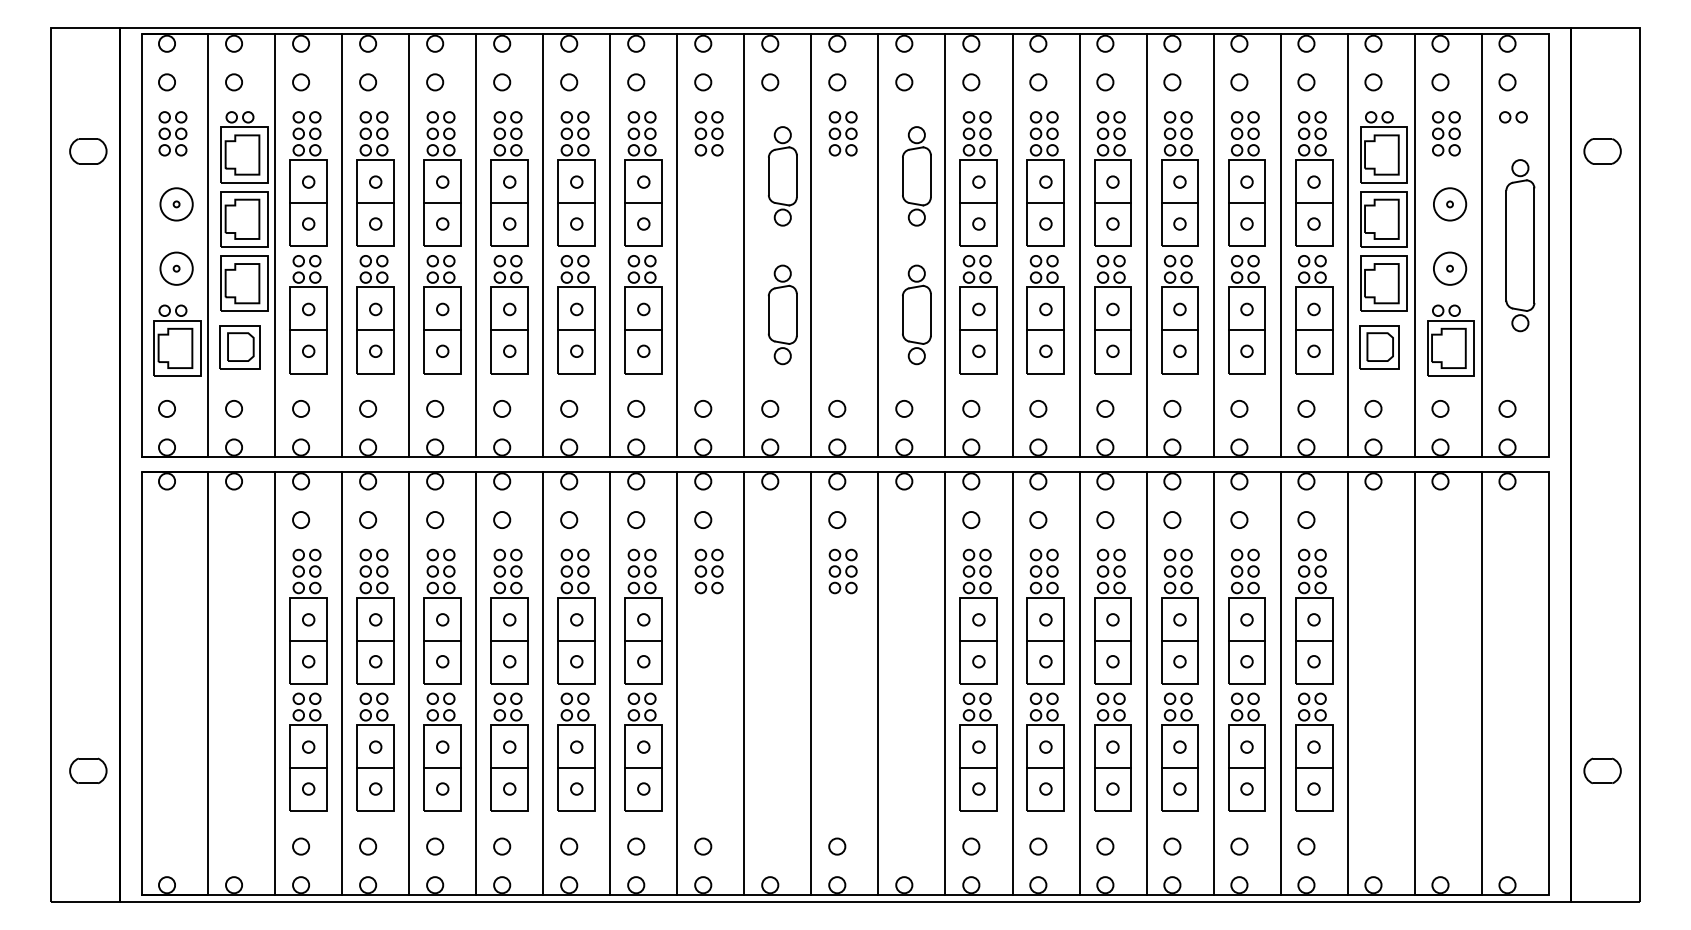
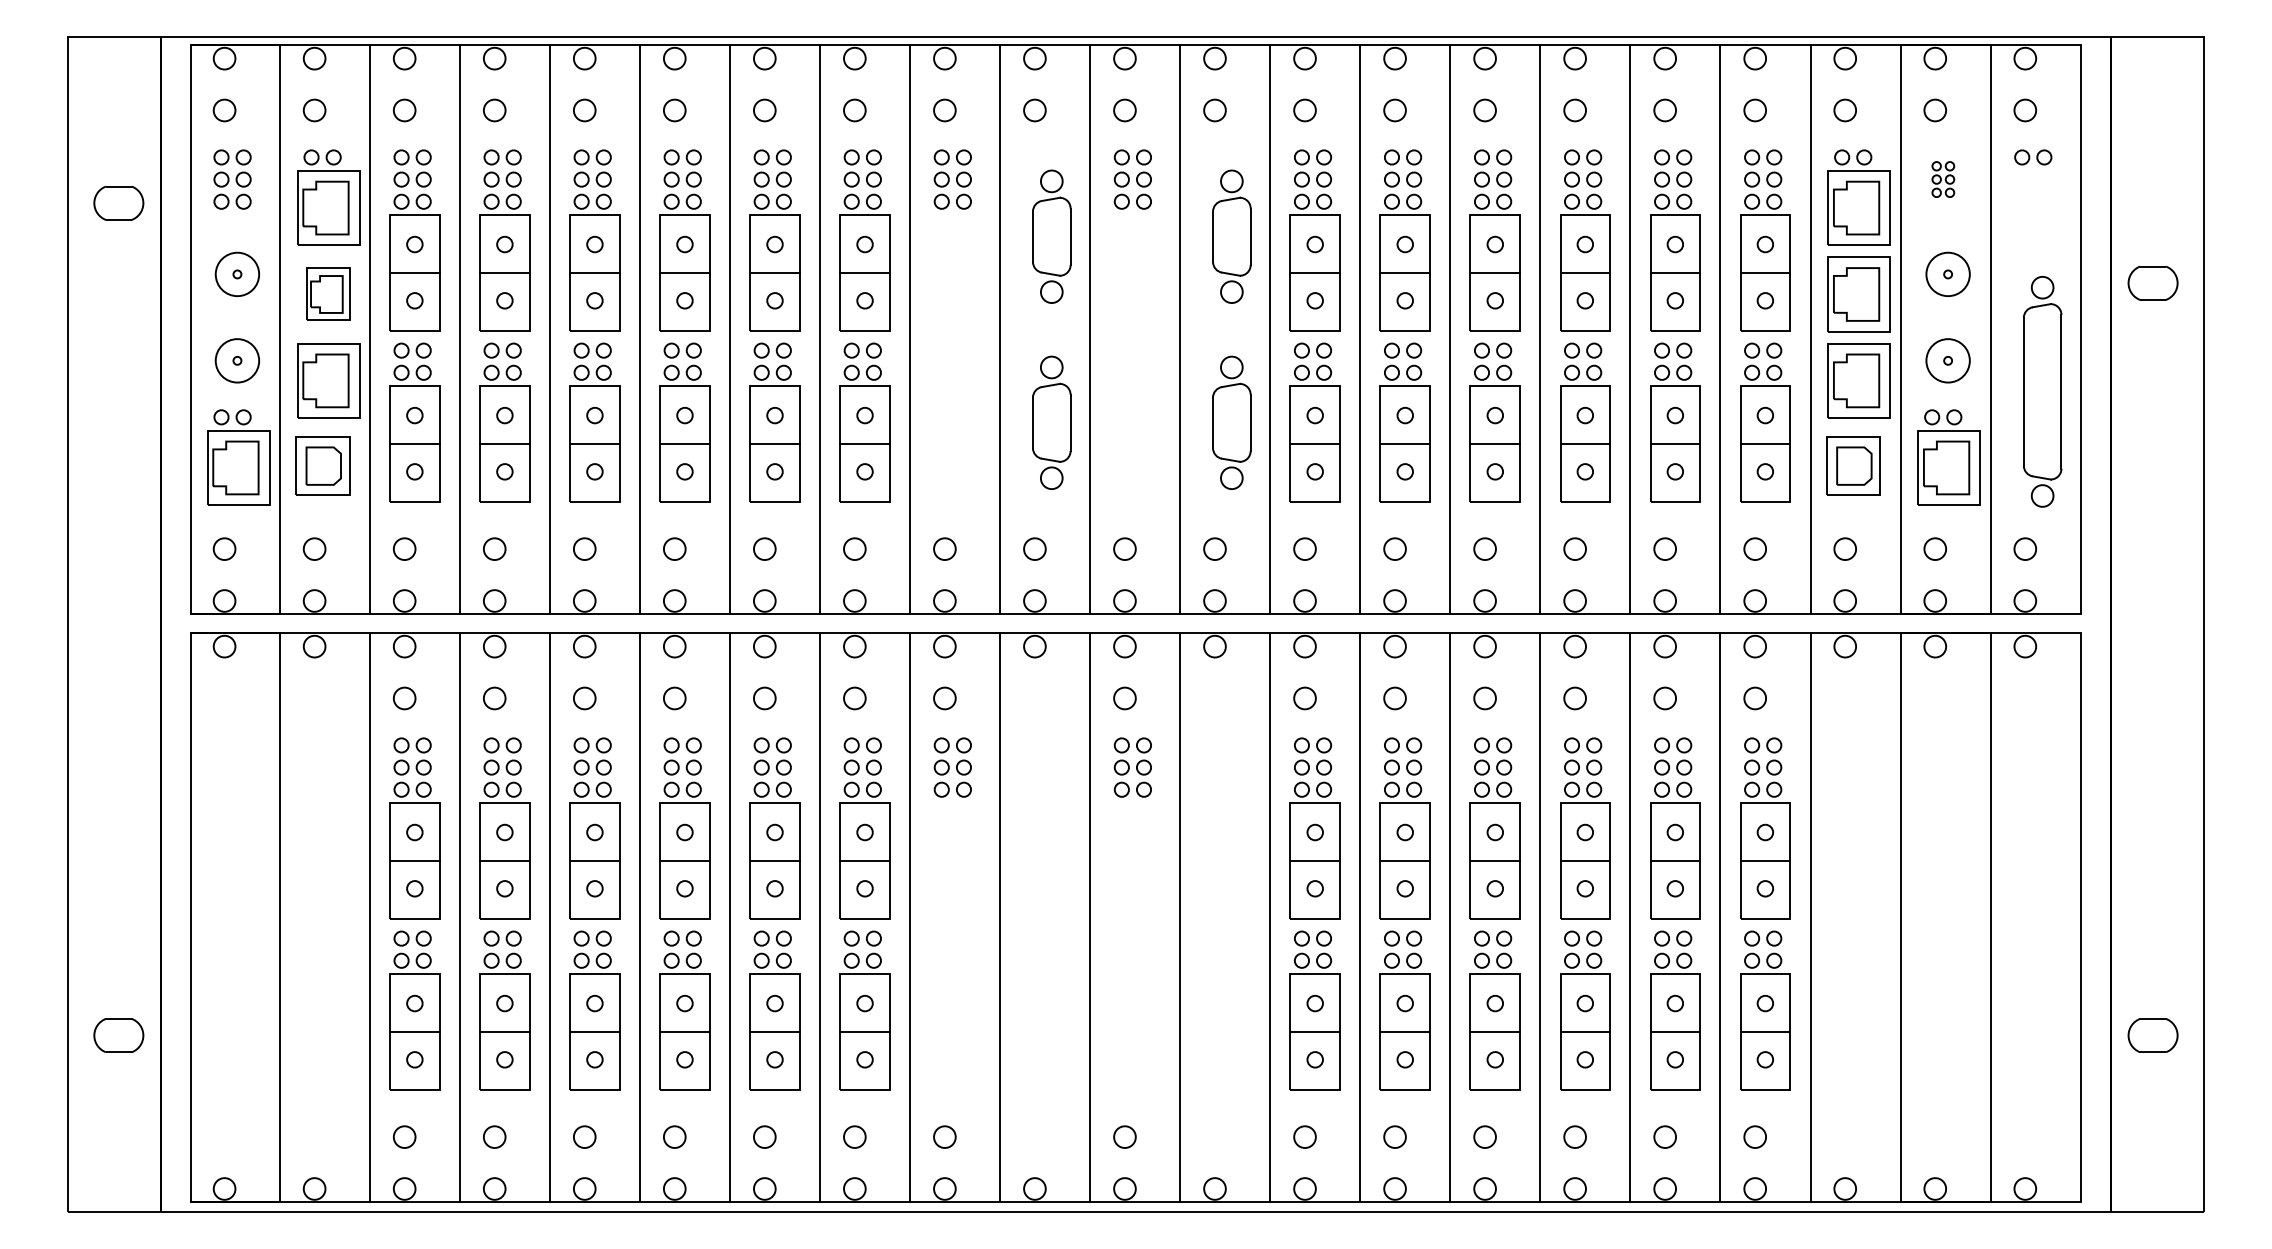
part: (1446, 133) -> (1943, 179), size x0.6
part: (1602, 150) -> (2152, 282), moved
part: (244, 219) -> (328, 294), size x0.7
part: (1520, 245) -> (2042, 391), moved

